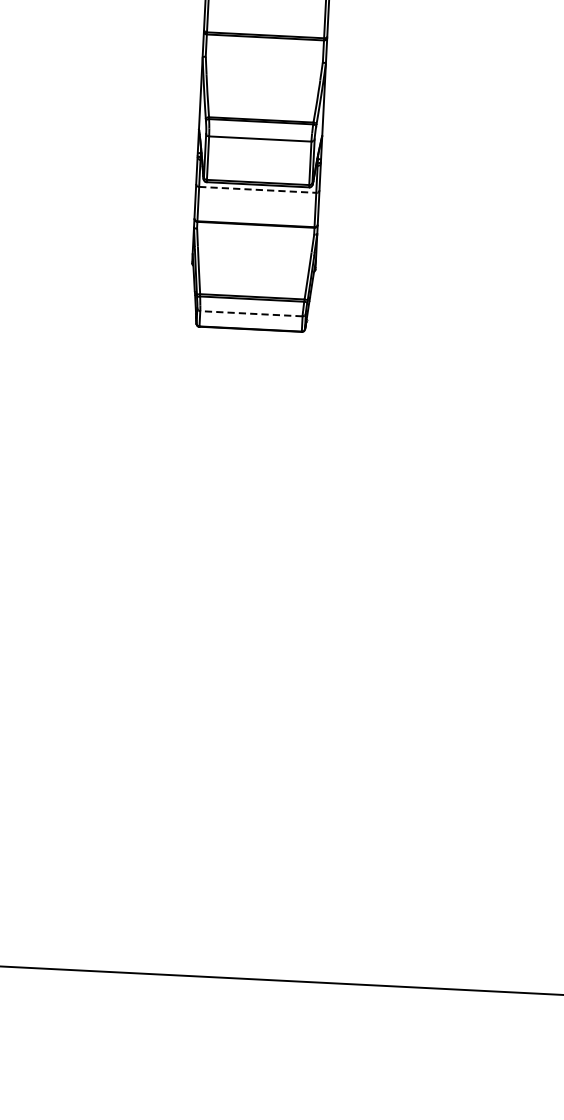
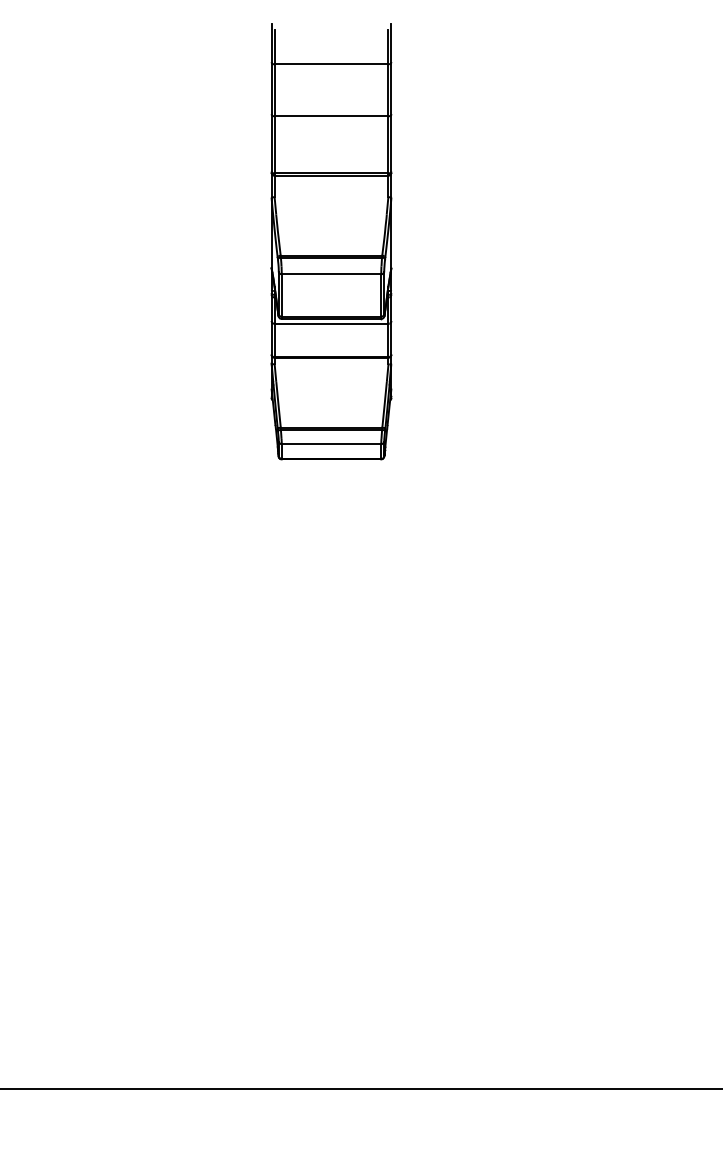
line: (257, 189) -> (331, 323), dashed -> solid
line: (251, 314) -> (331, 444), dashed -> solid

